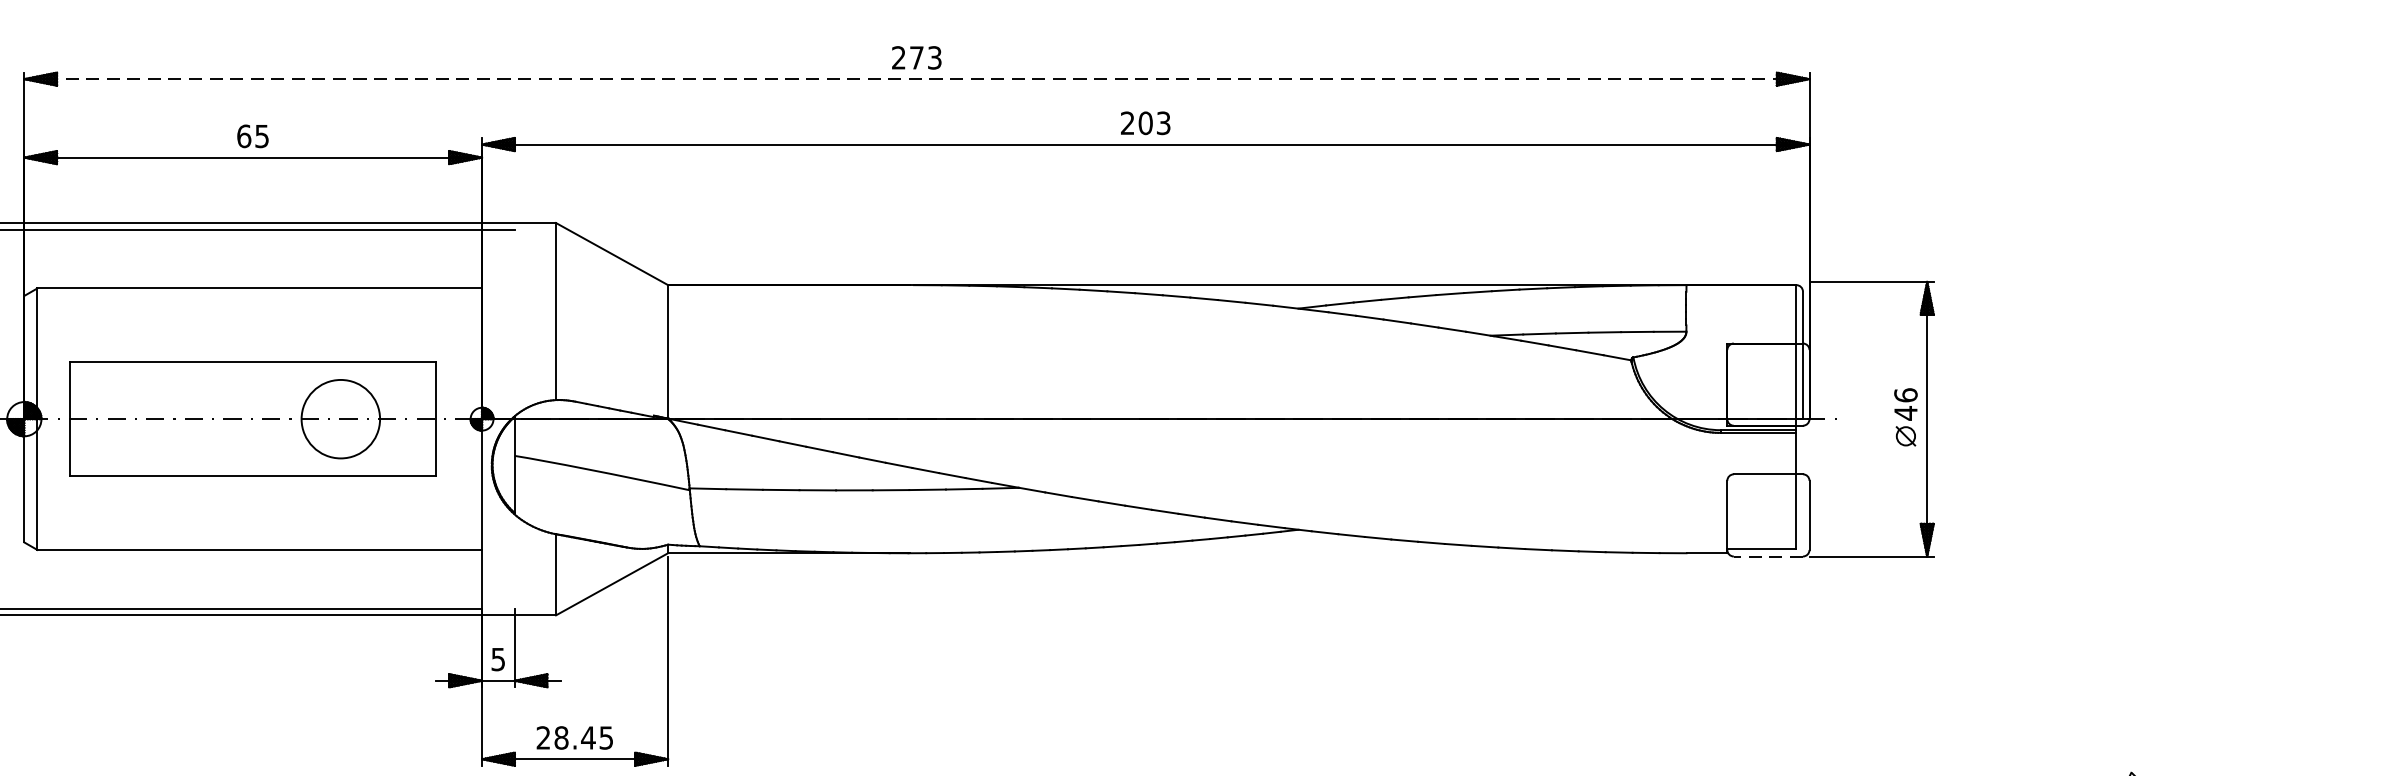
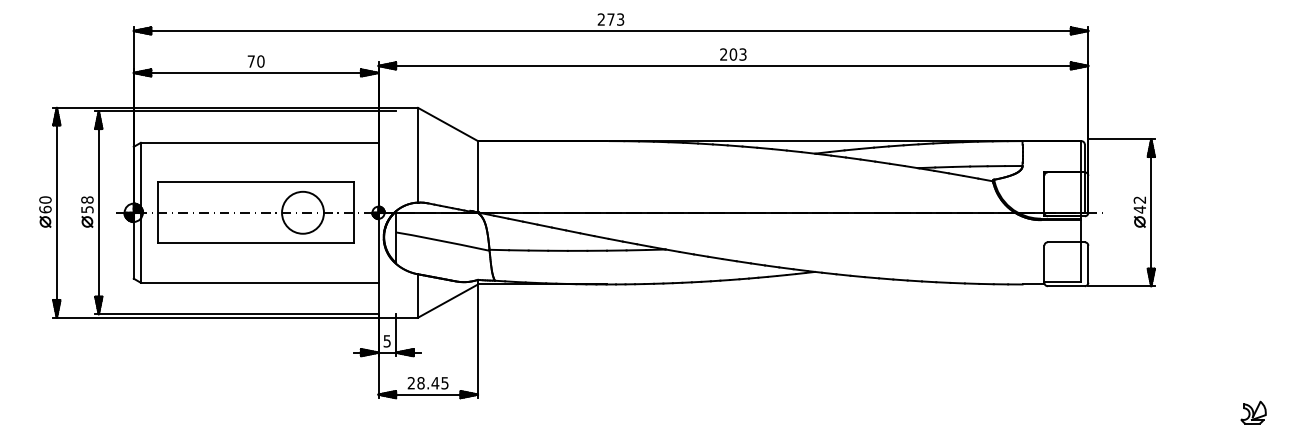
line: (917, 78) -> (611, 30), dashed -> solid
text: (251, 136) -> (255, 61), 65 -> 70
text: (1905, 394) -> (1139, 199), 46 -> 42
line: (1766, 557) -> (1065, 286), dashed -> solid

